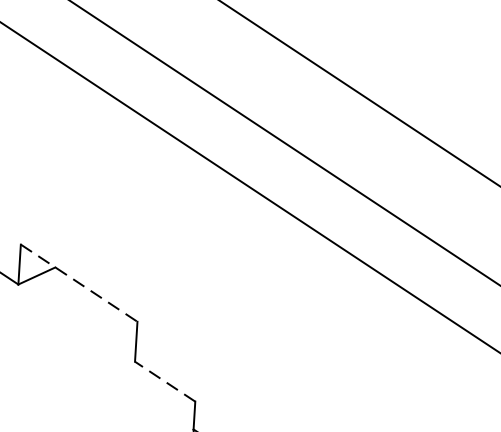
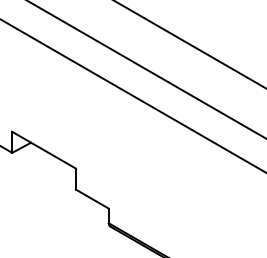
line: (79, 283) -> (44, 150), dashed -> solid
line: (165, 382) -> (92, 199), dashed -> solid

